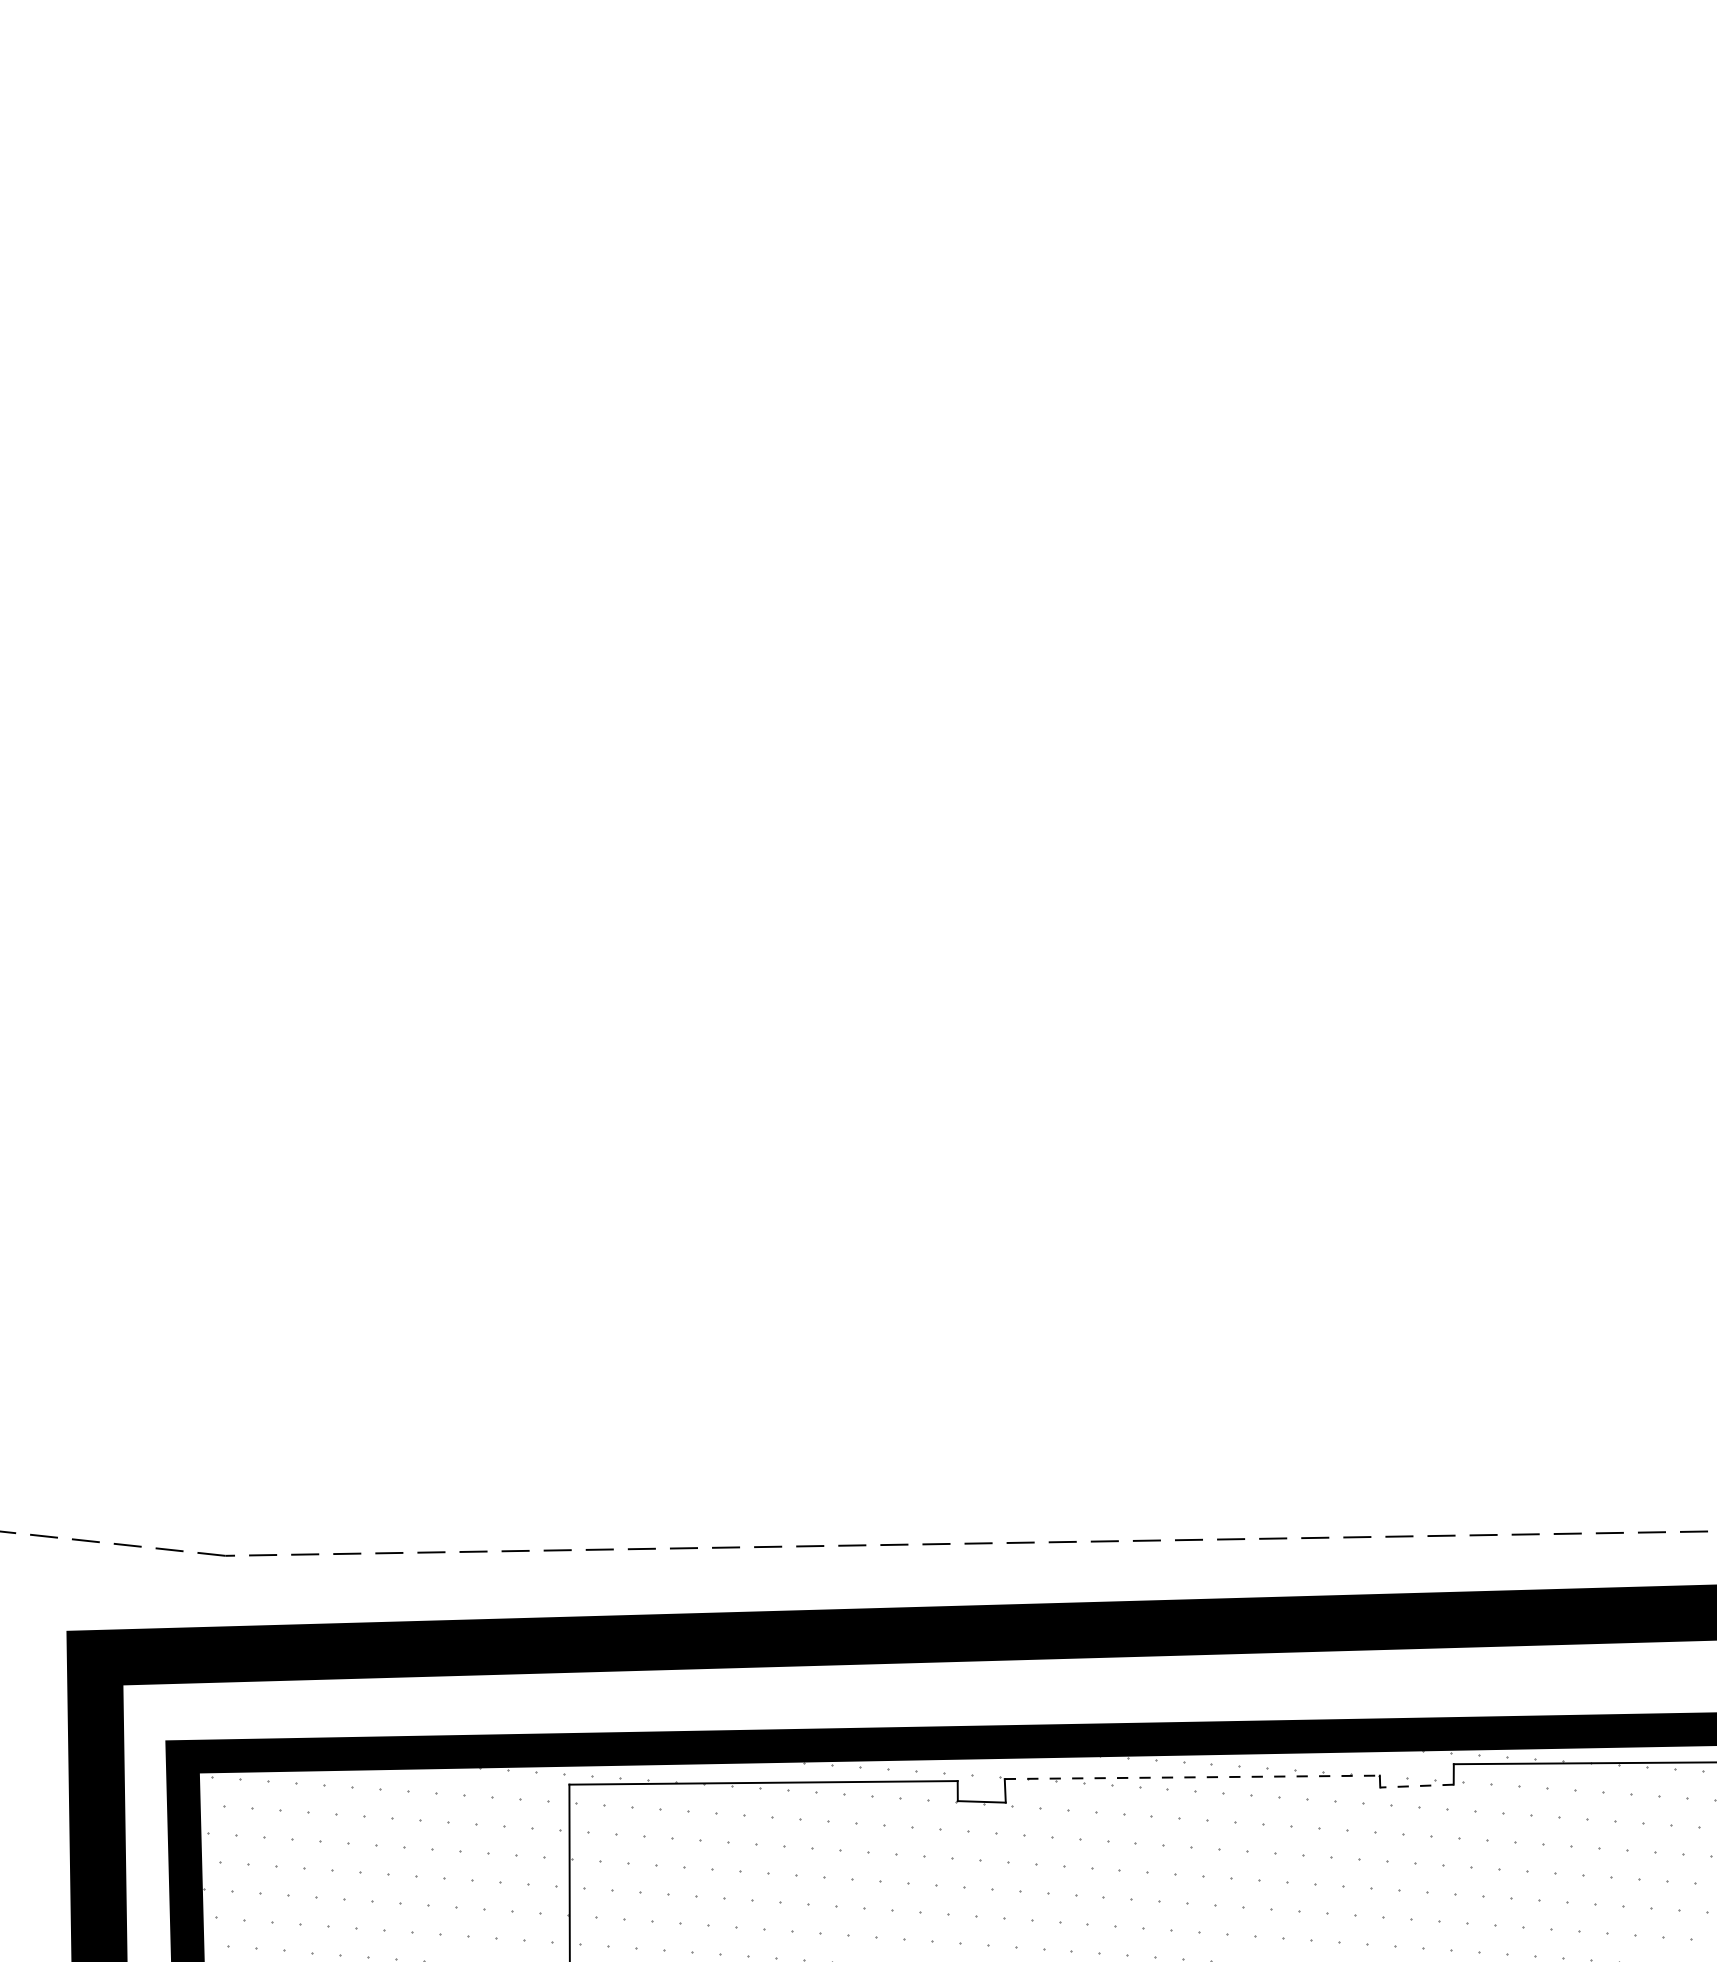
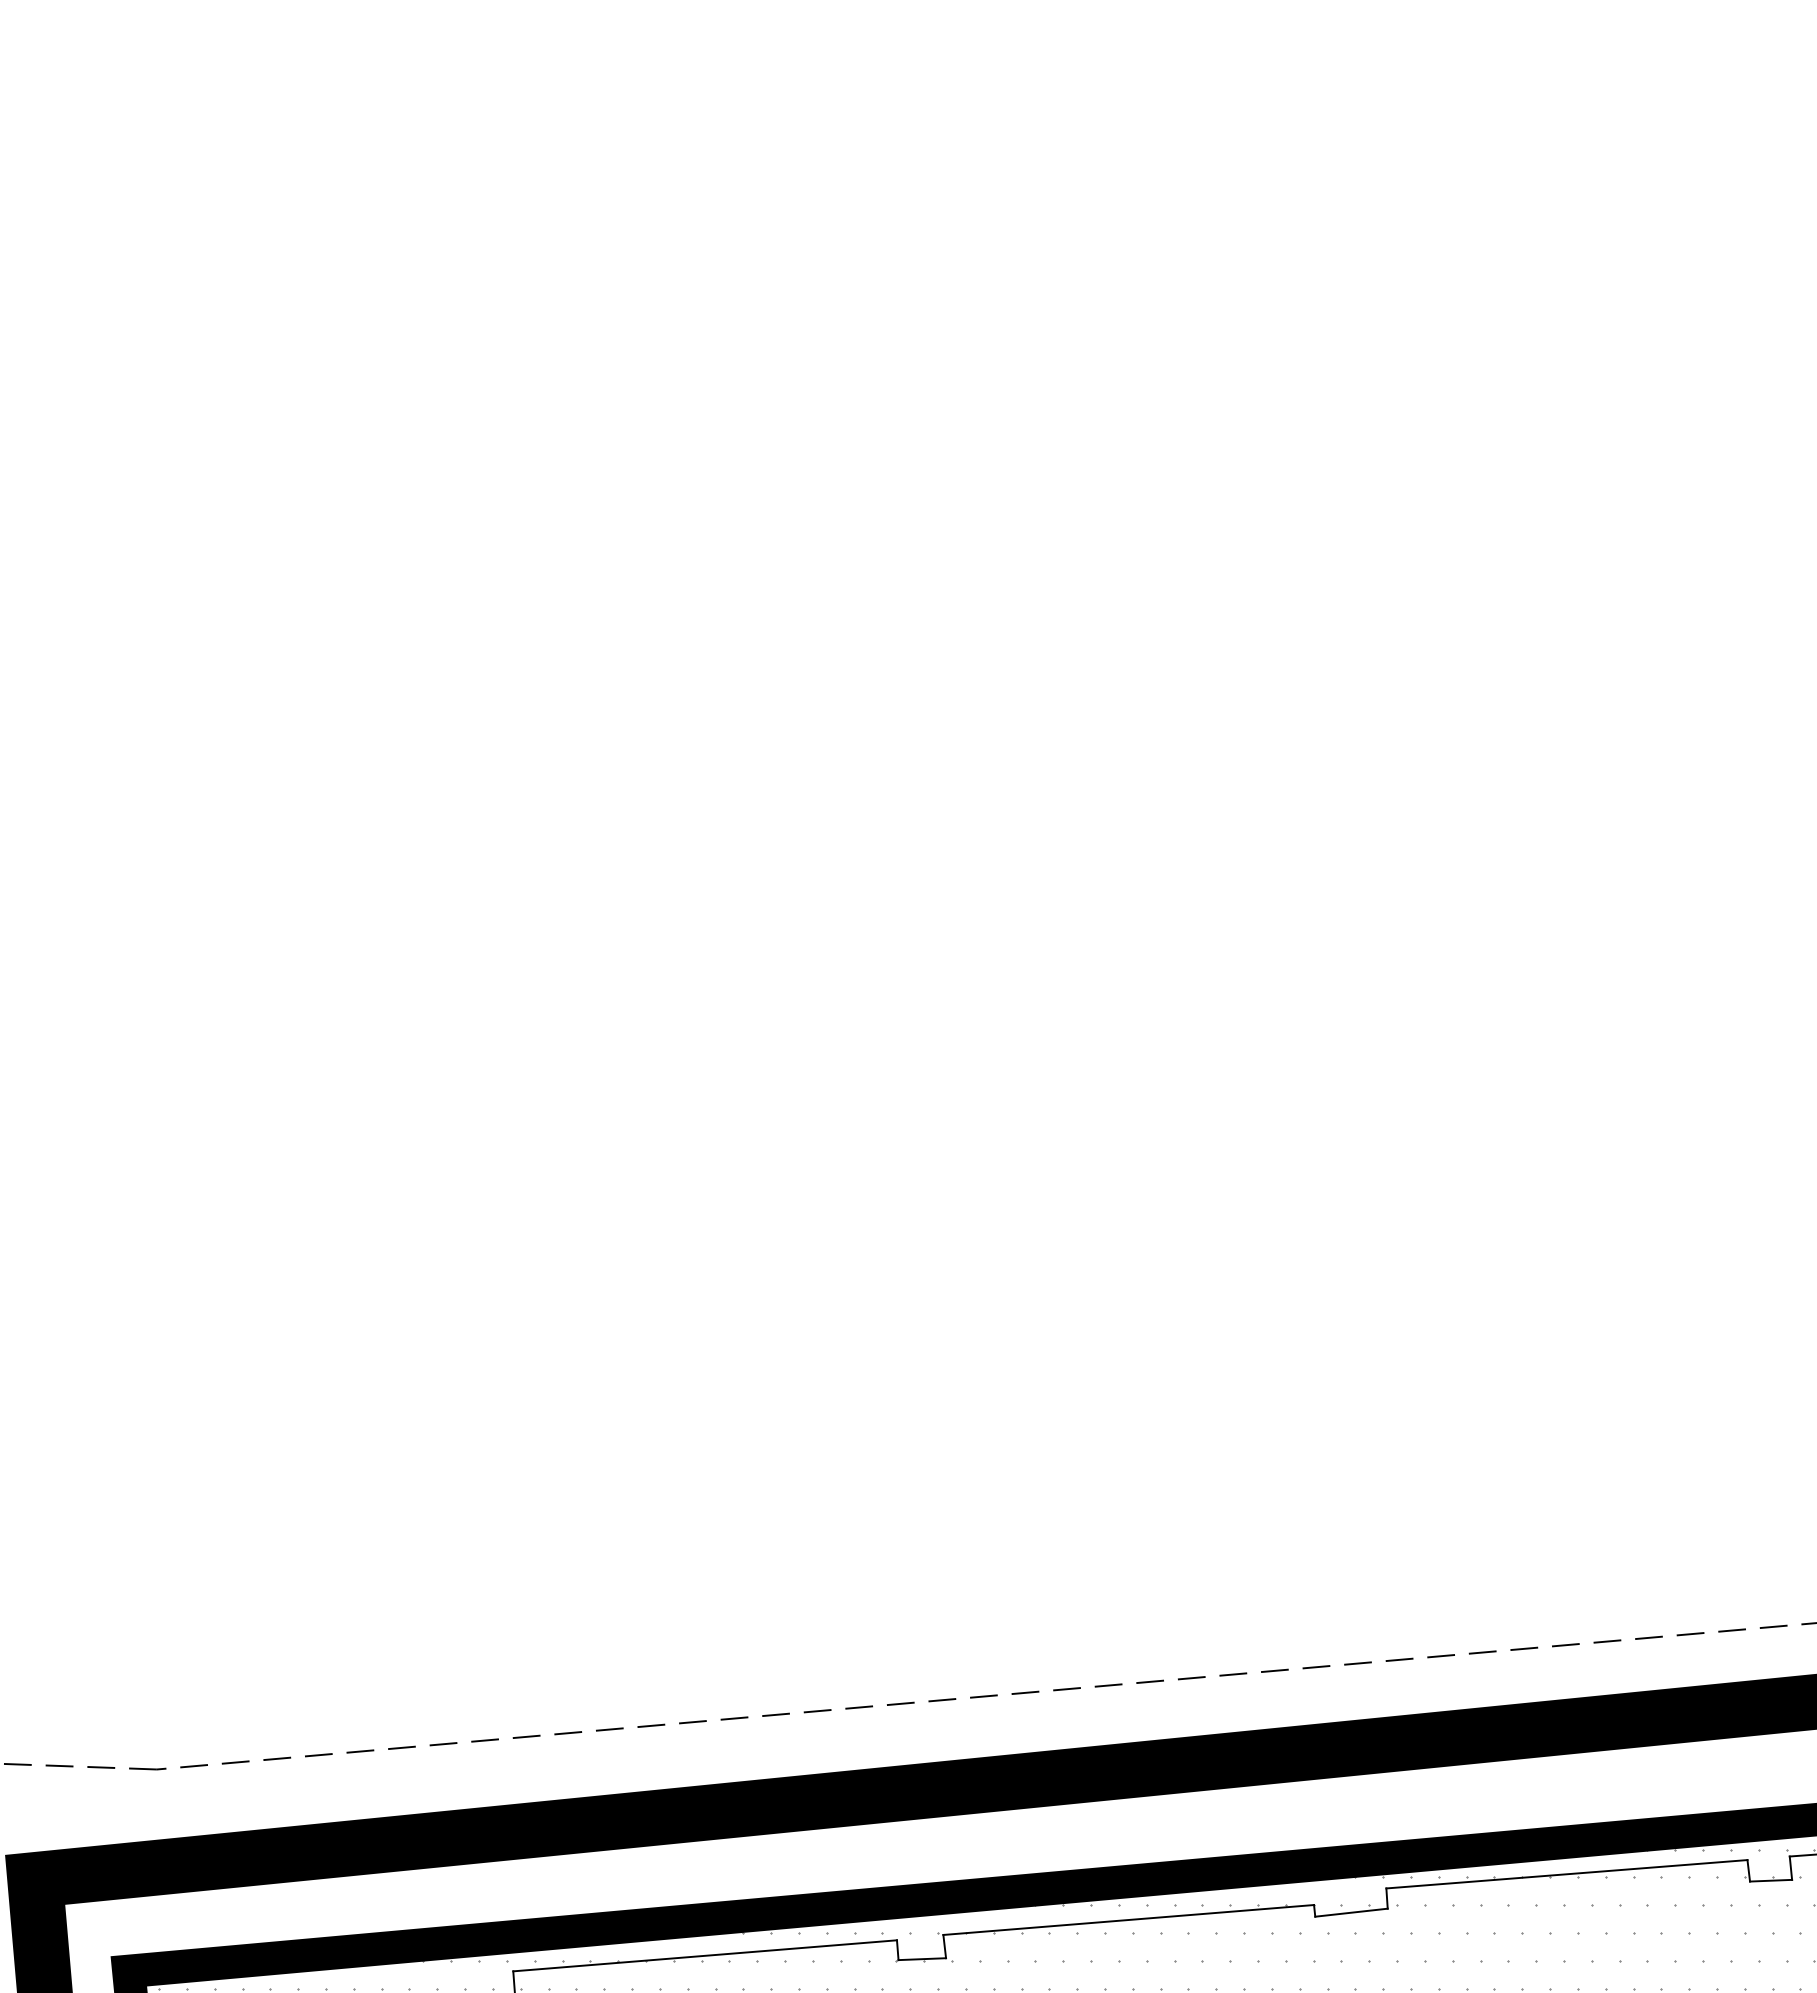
line: (1192, 1776) -> (1128, 1919), dashed -> solid
line: (1415, 1785) -> (1350, 1912), dashed -> solid

